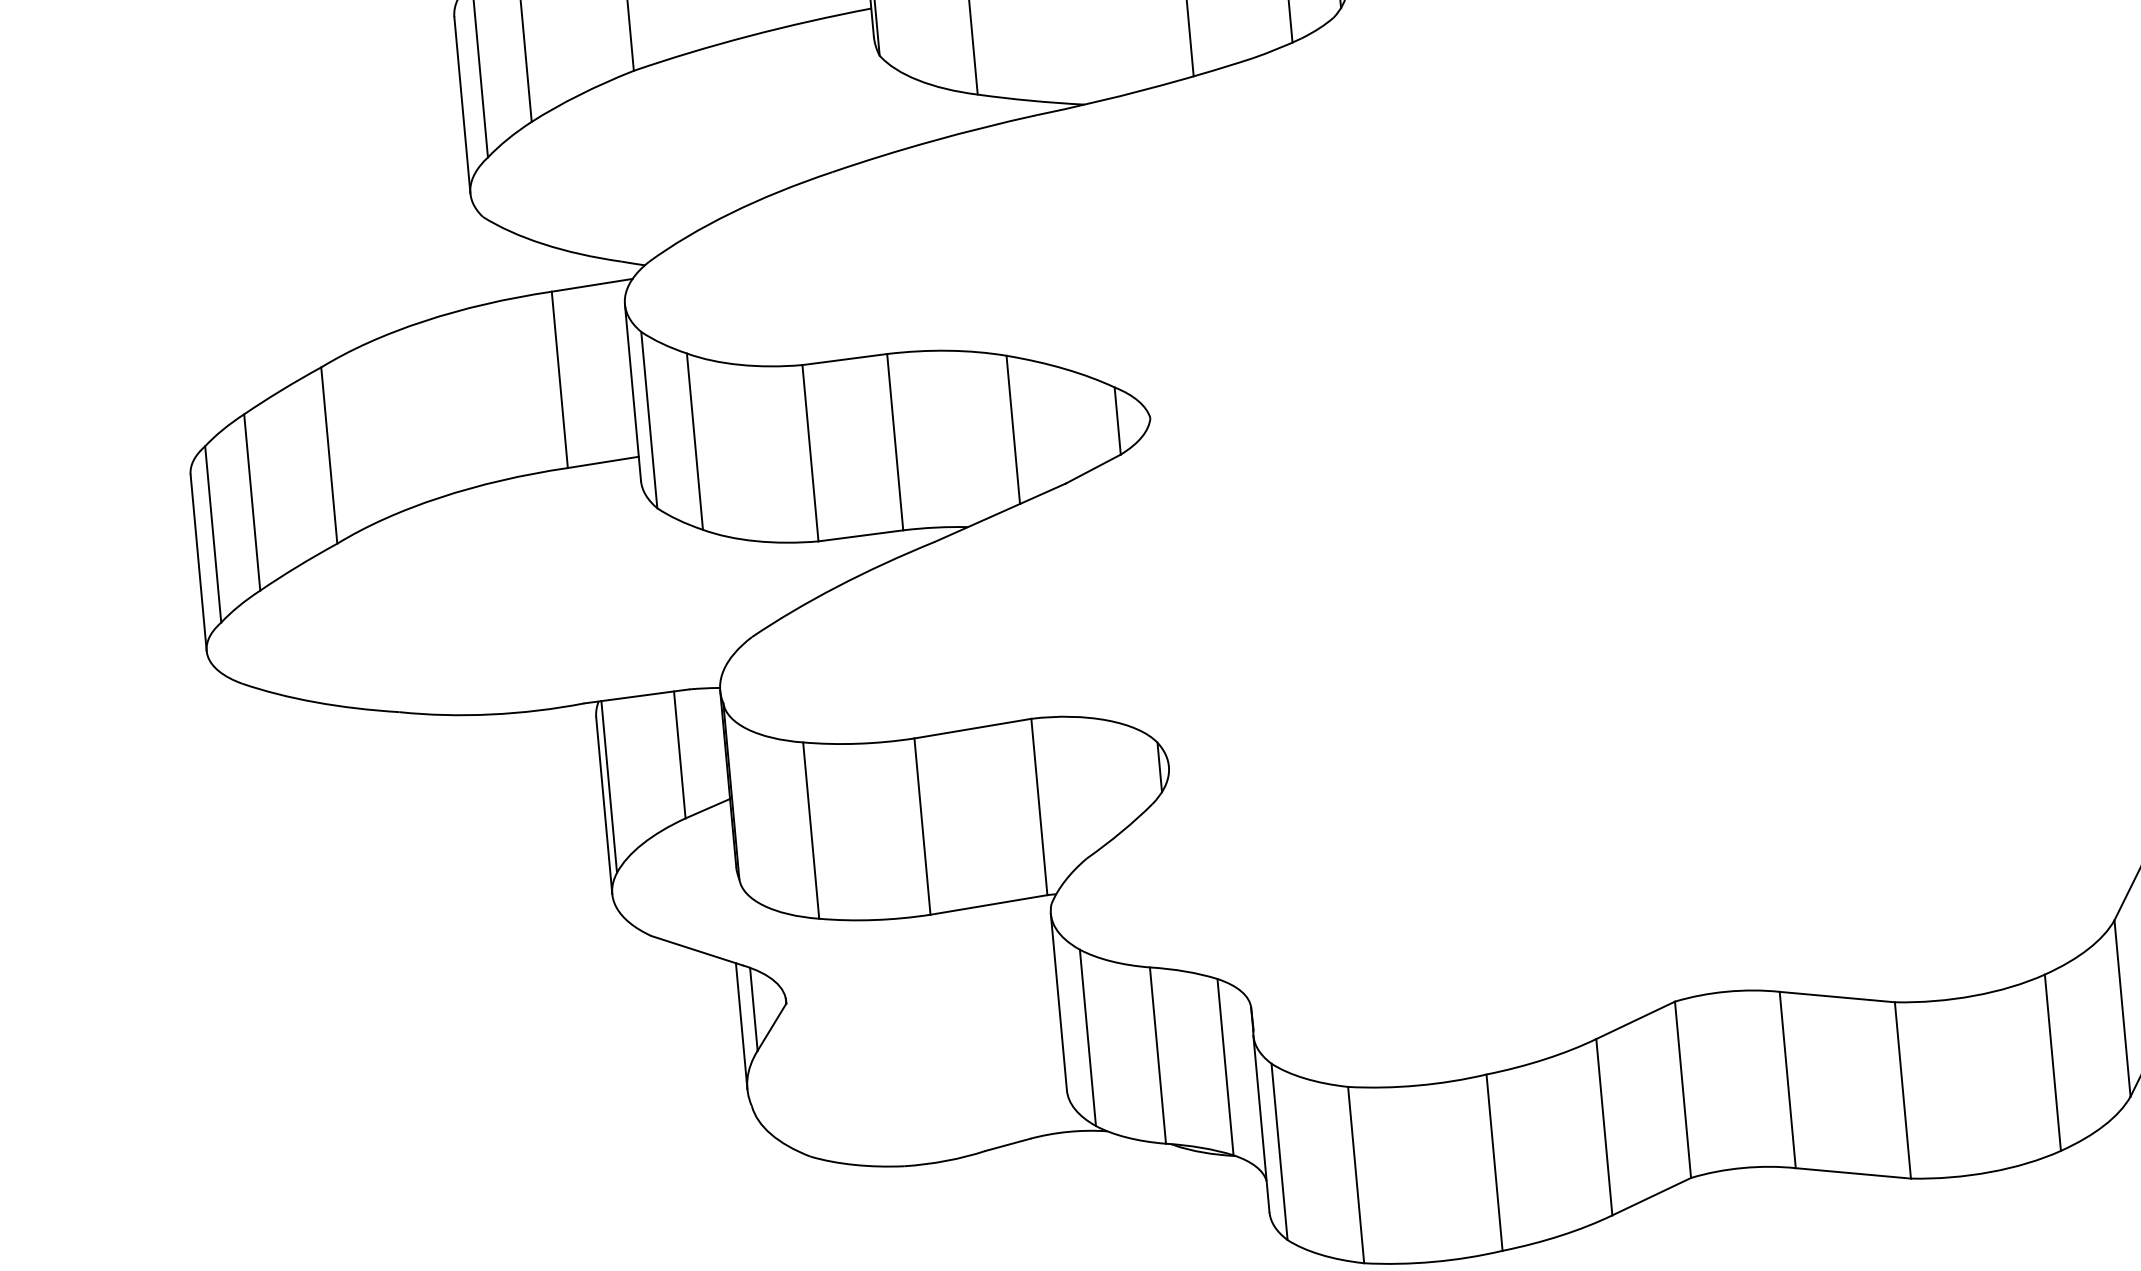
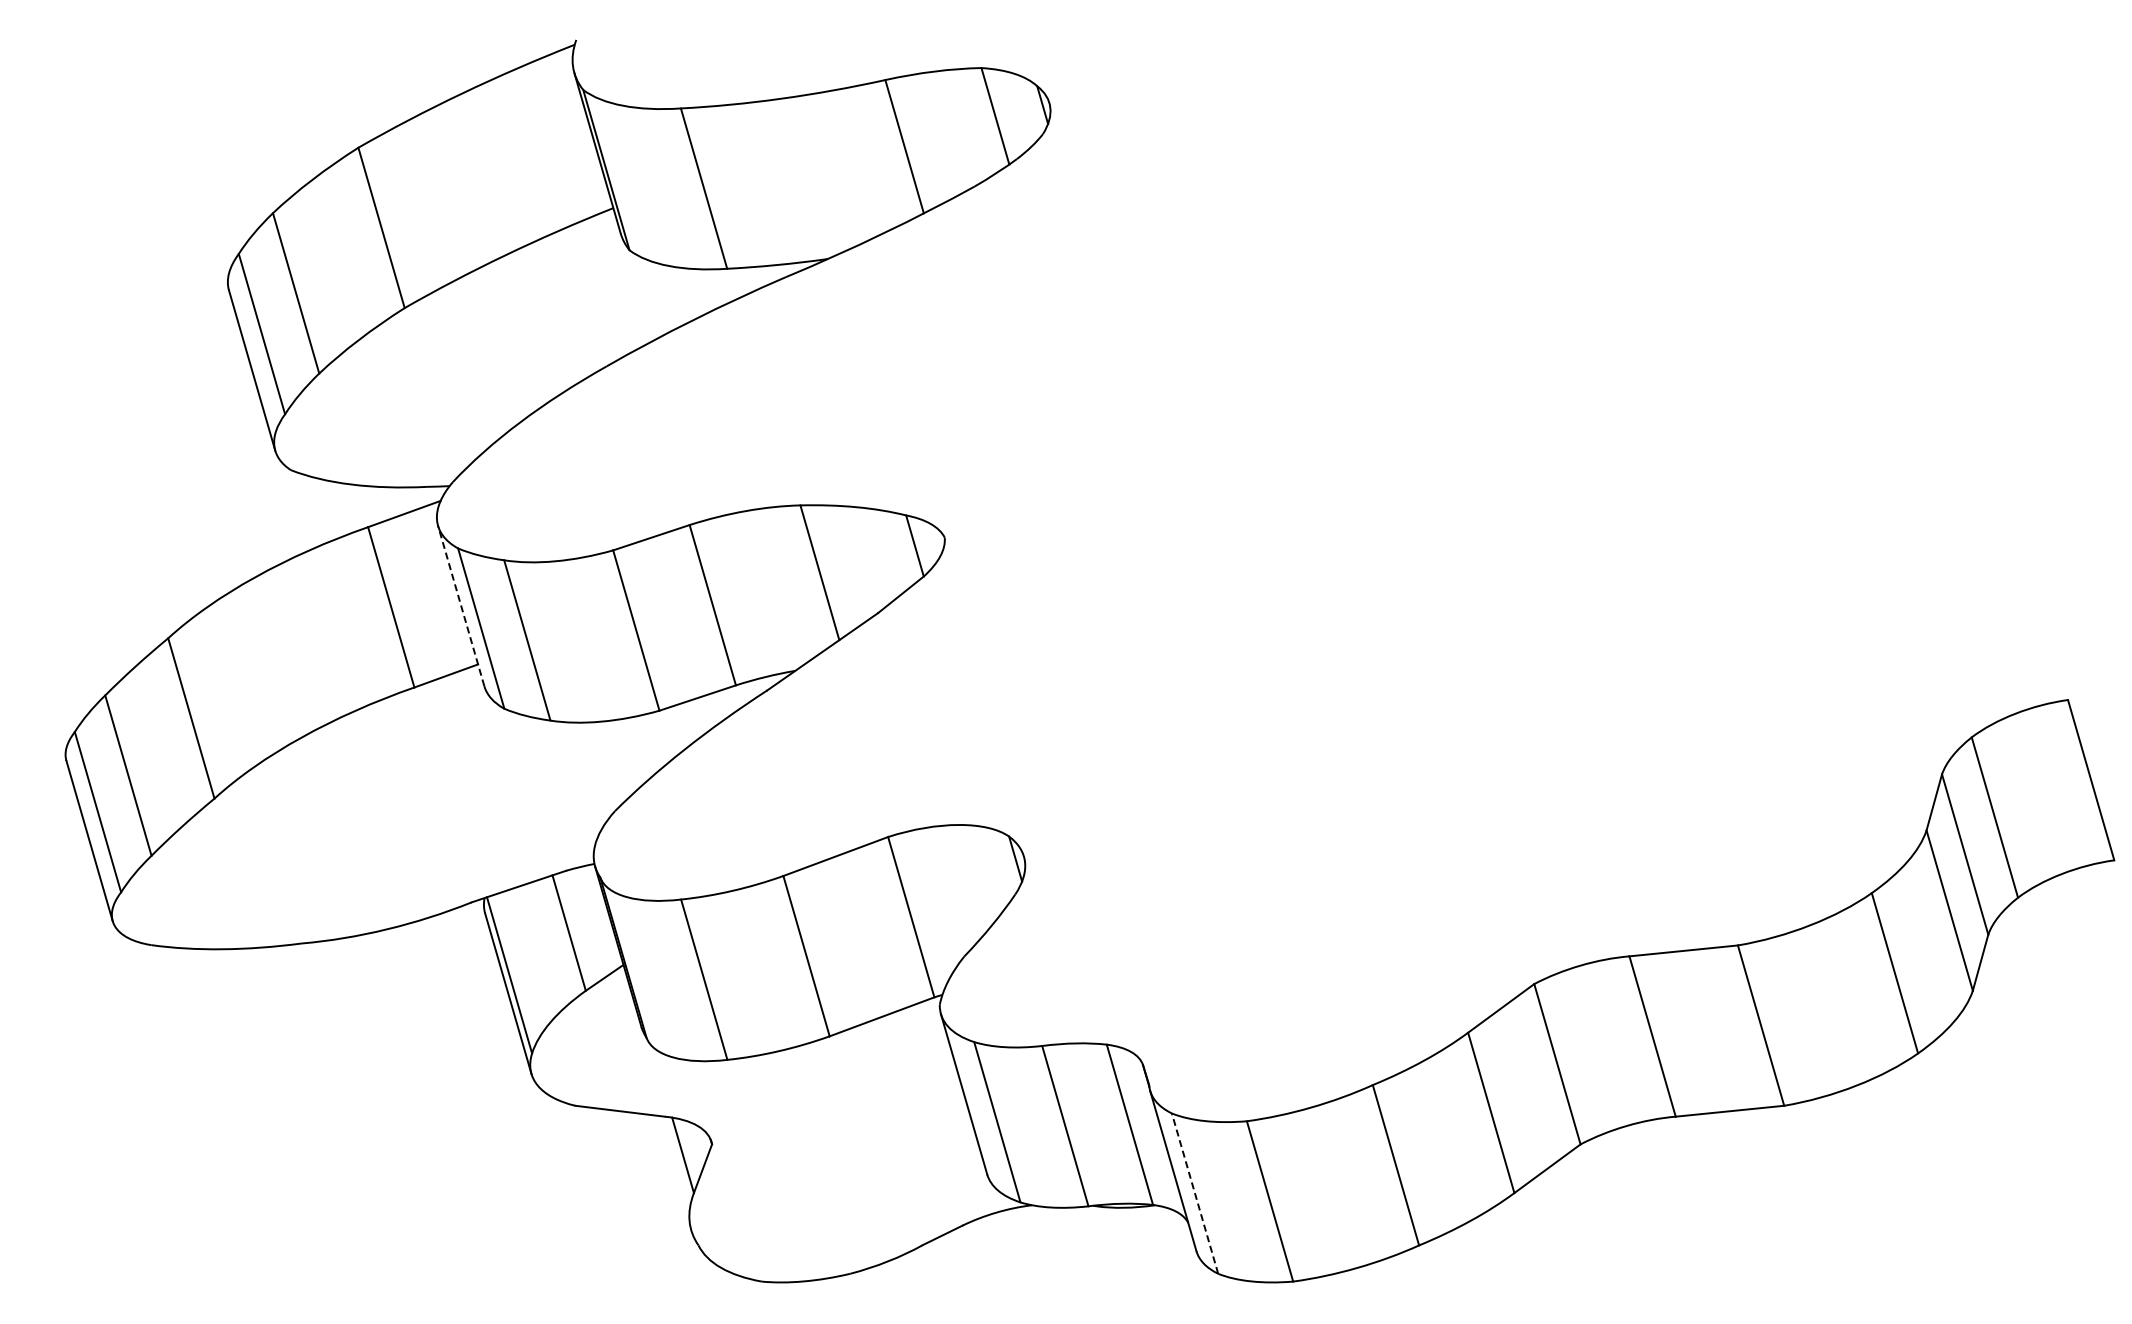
line: (633, 392) -> (461, 605), solid -> dashed
line: (741, 1025) -> (674, 1172), removed
line: (1279, 1151) -> (1194, 1193), solid -> dashed

